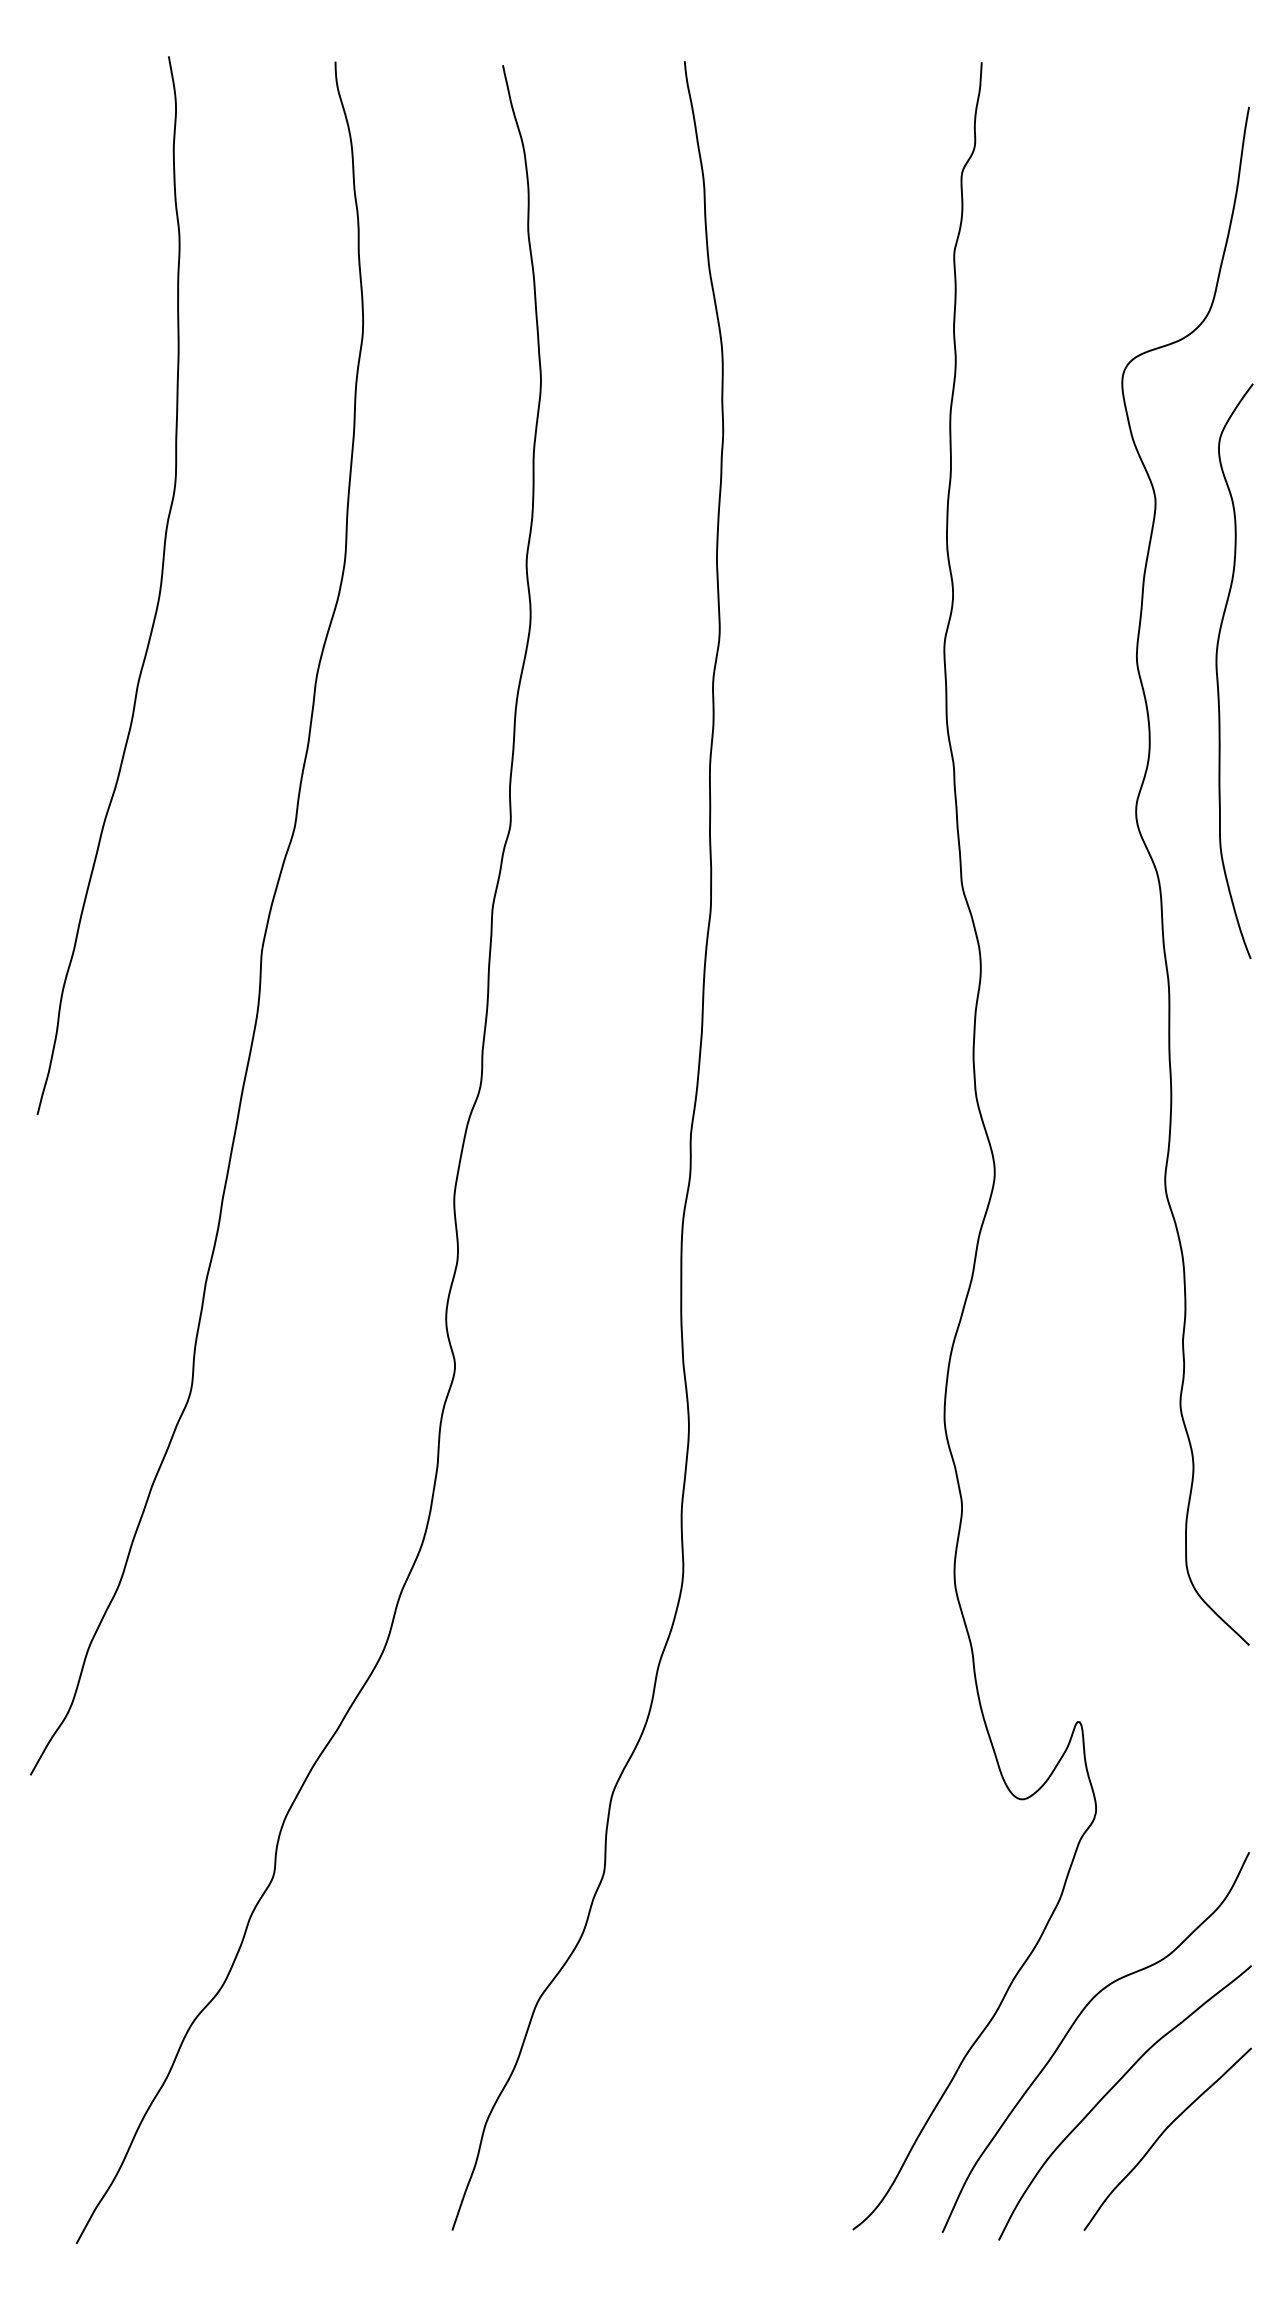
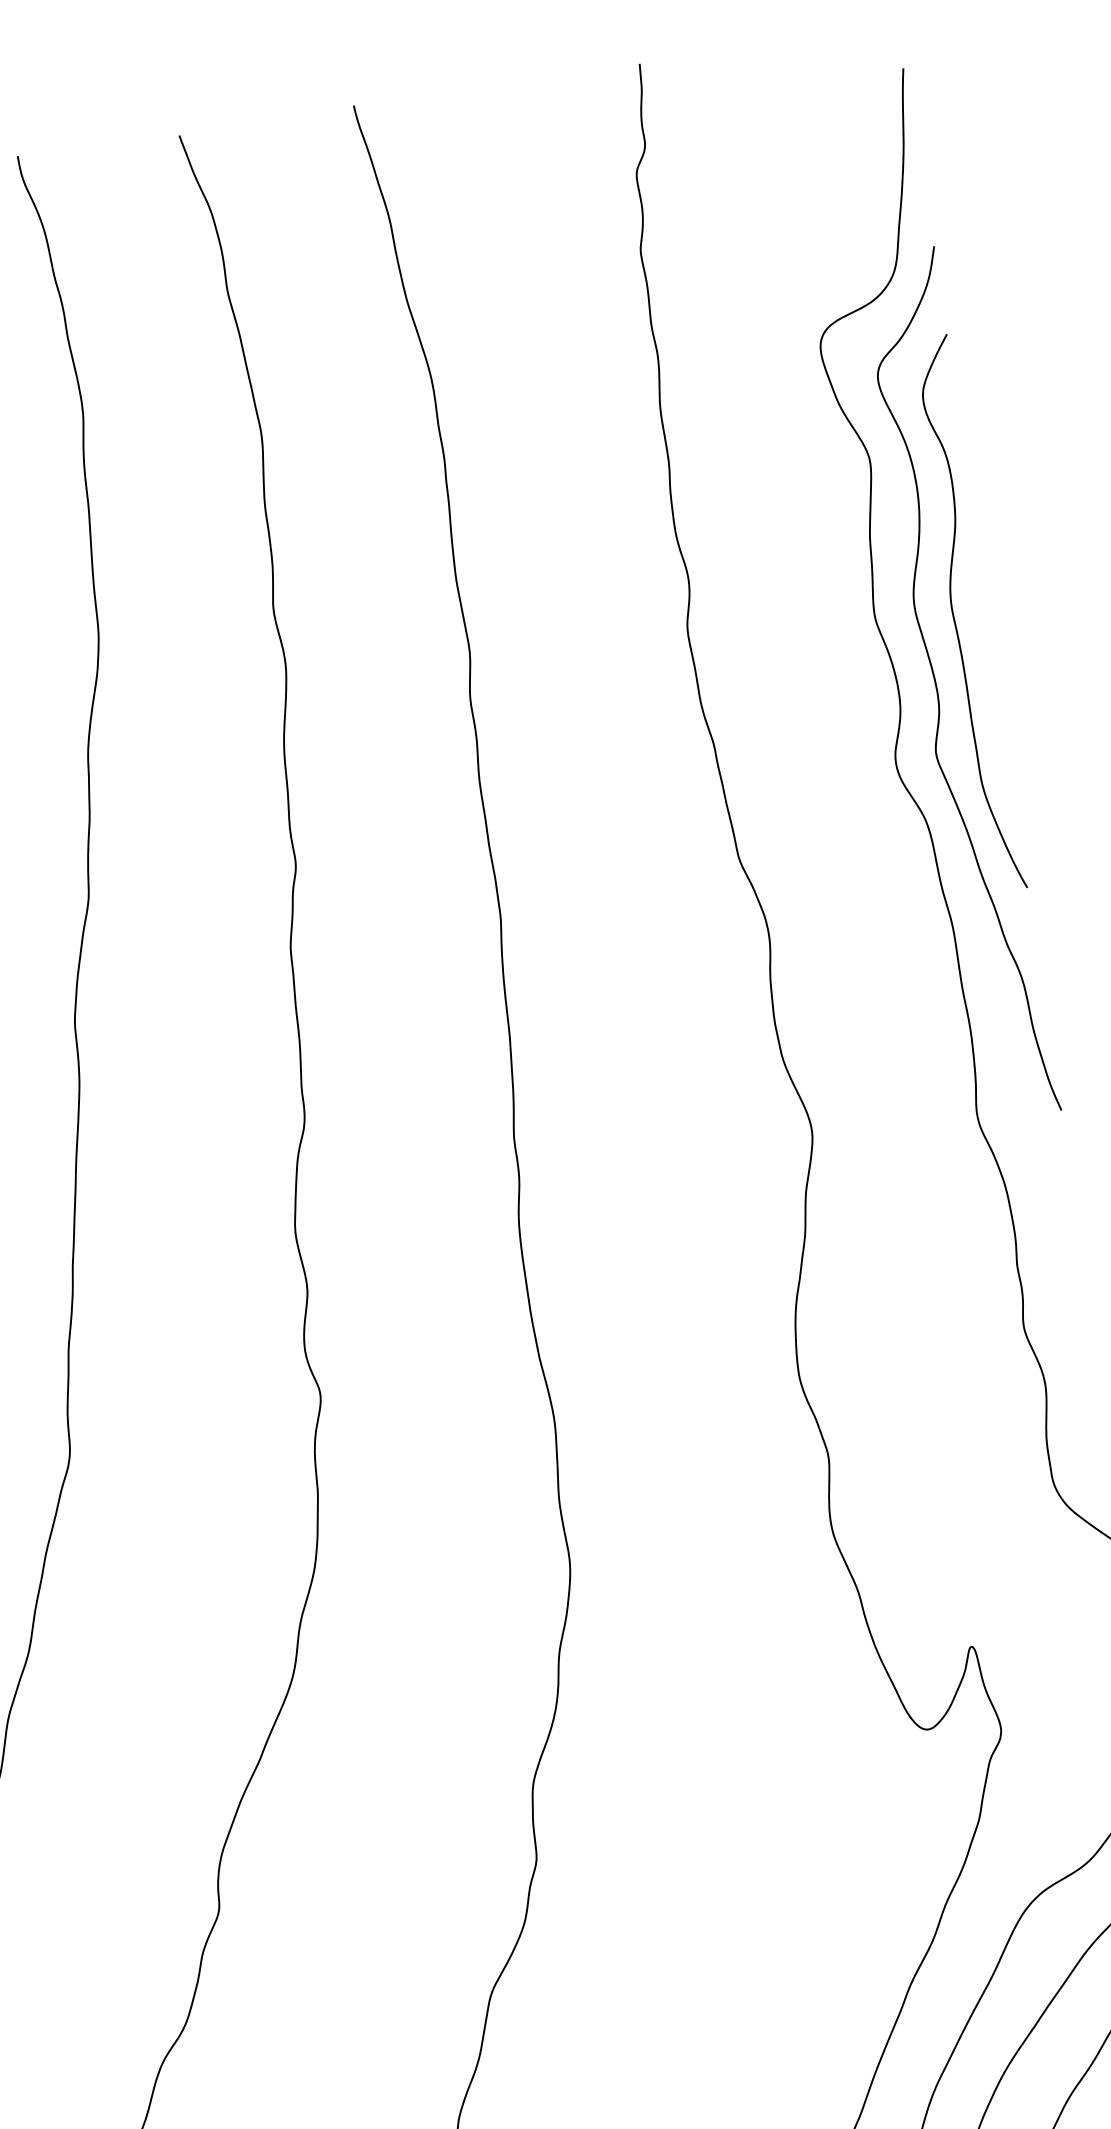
curve: (1189, 741) -> (937, 687), added

